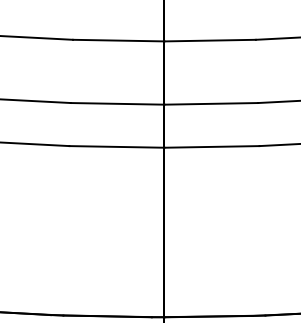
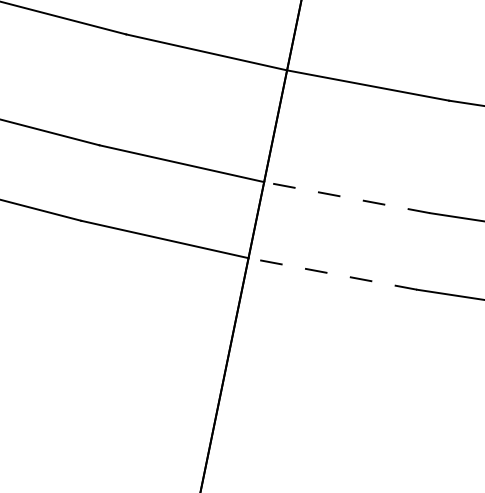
line: (211, 103) -> (347, 197), solid -> dashed
line: (212, 146) -> (333, 273), solid -> dashed

